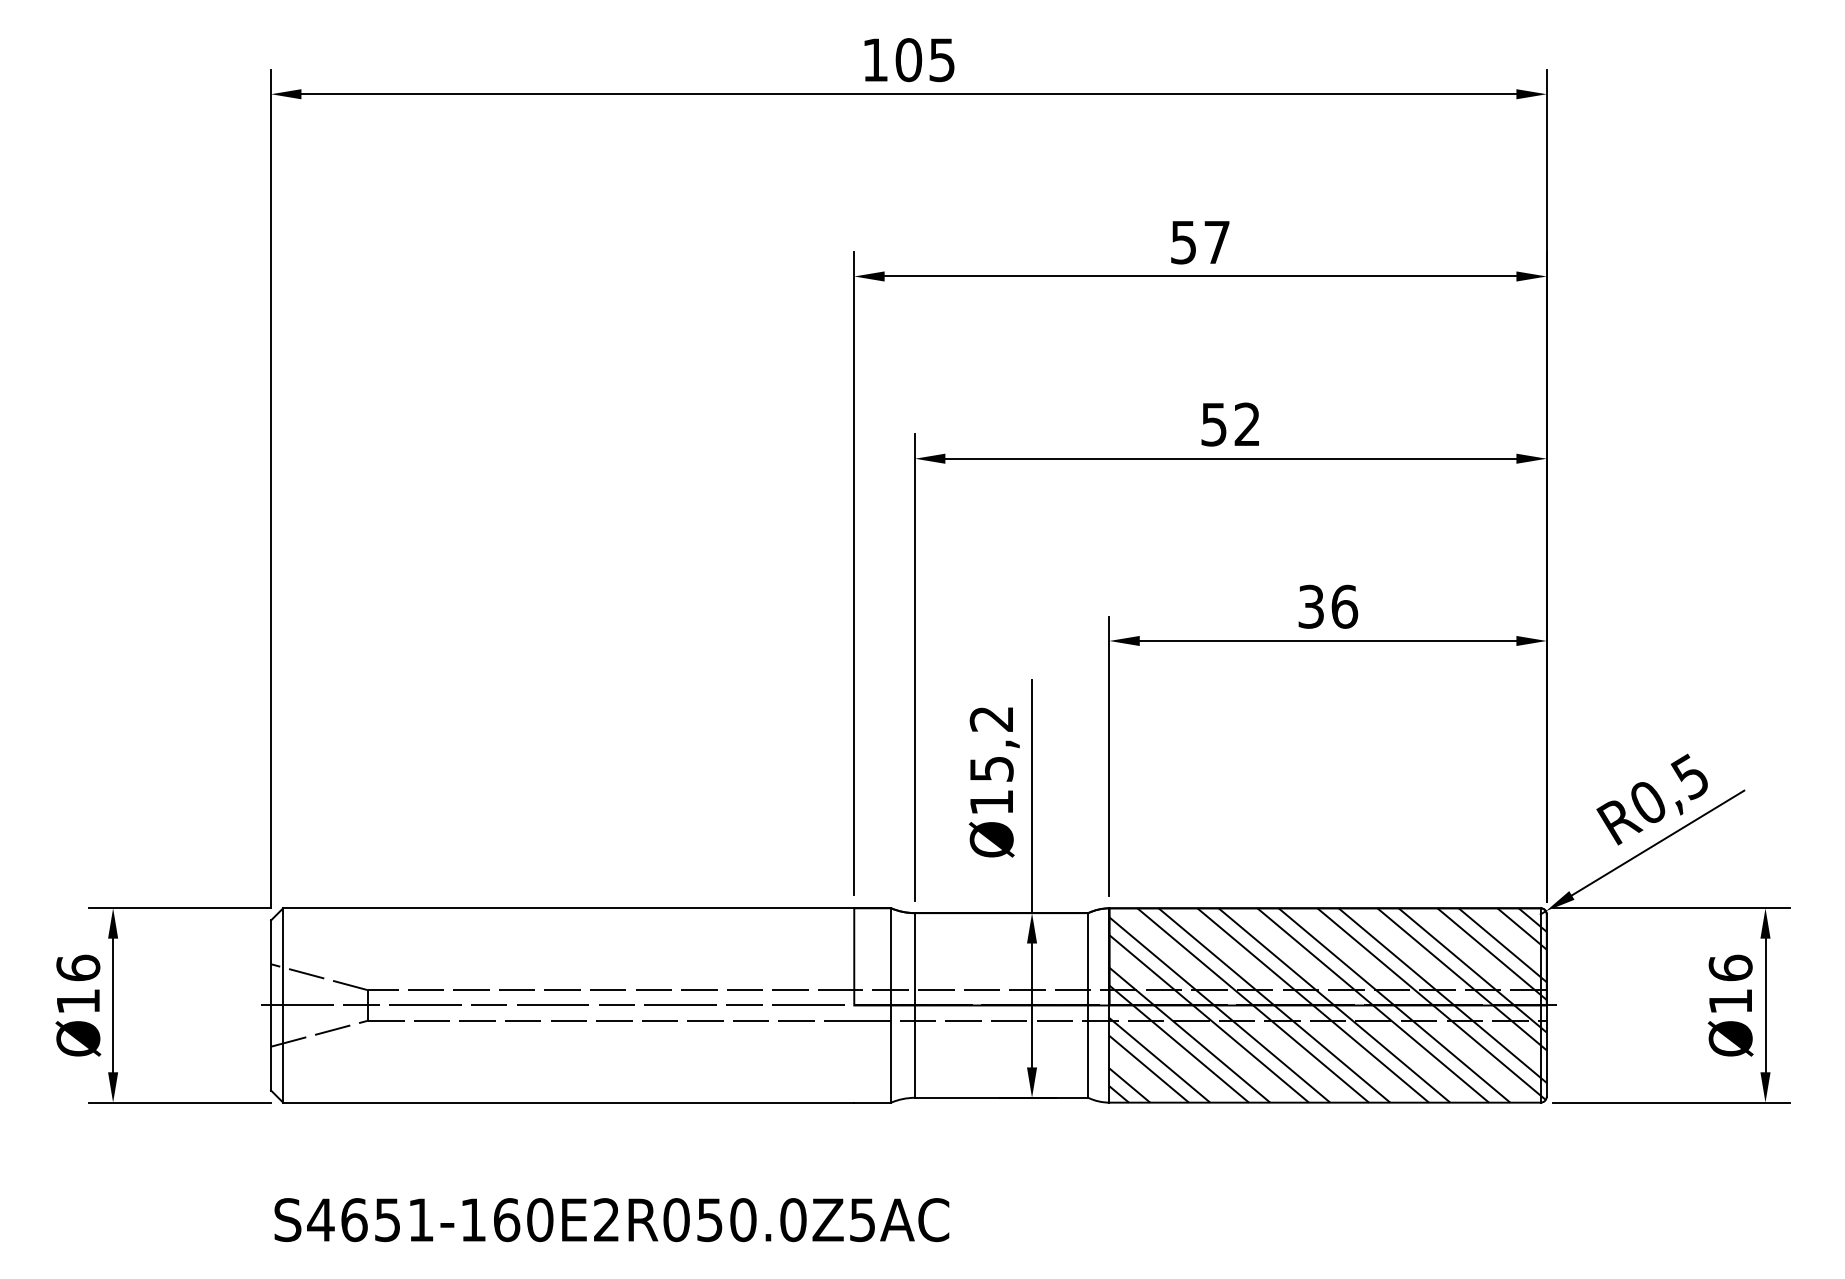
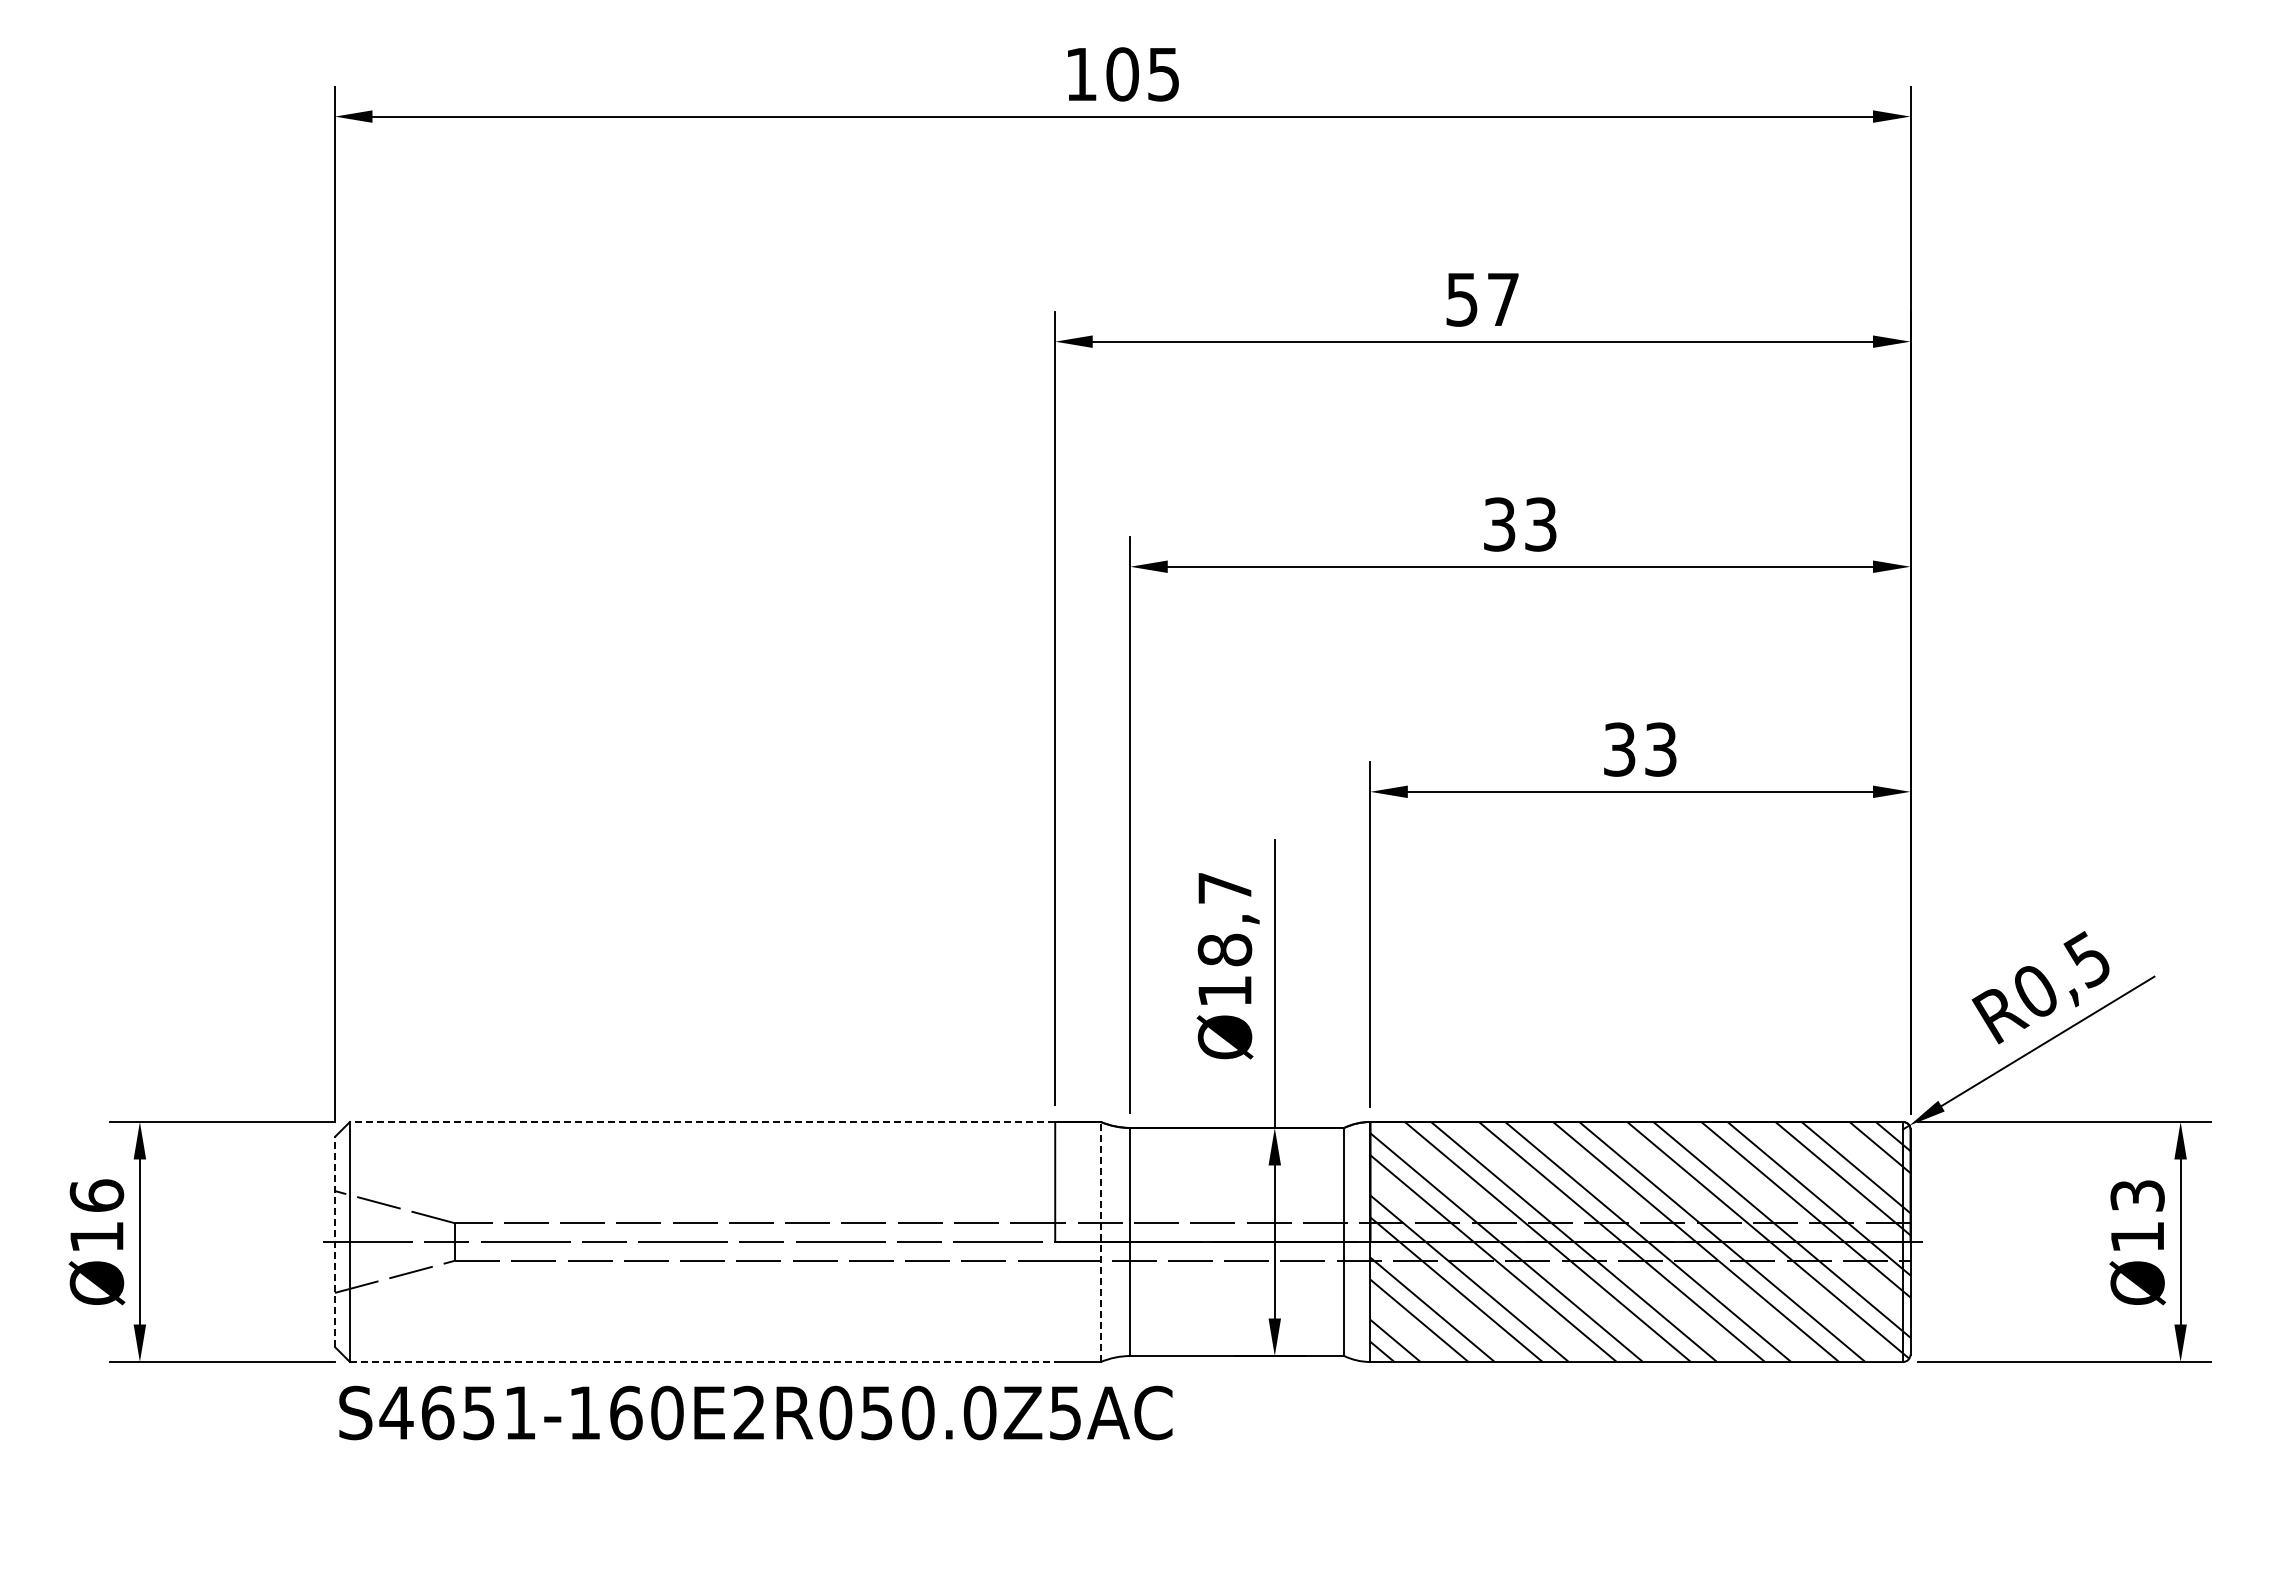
text: (1230, 424) -> (1520, 524), 52 -> 33
text: (1345, 606) -> (1661, 749), 36 -> 33
text: (991, 744) -> (1224, 919), Ø15,2 -> Ø18,7
line: (568, 907) -> (702, 1121), solid -> dashed
text: (1730, 967) -> (2137, 1195), Ø16 -> Ø13
line: (270, 1005) -> (334, 1241), solid -> dashed
line: (890, 1005) -> (1100, 1241), solid -> dashed
line: (568, 1103) -> (702, 1362), solid -> dashed
text: (611, 1219) -> (755, 1412), moved

